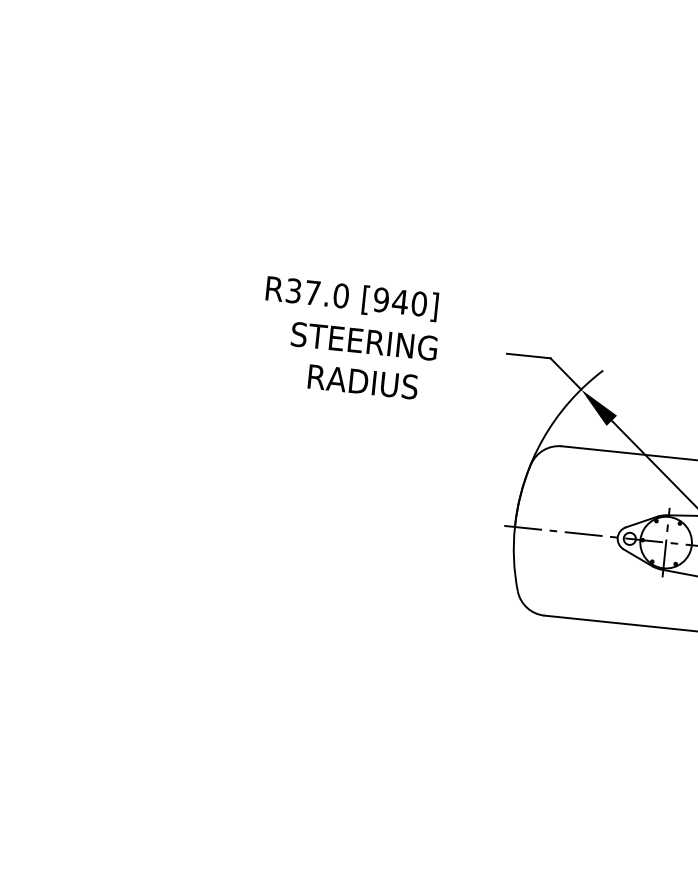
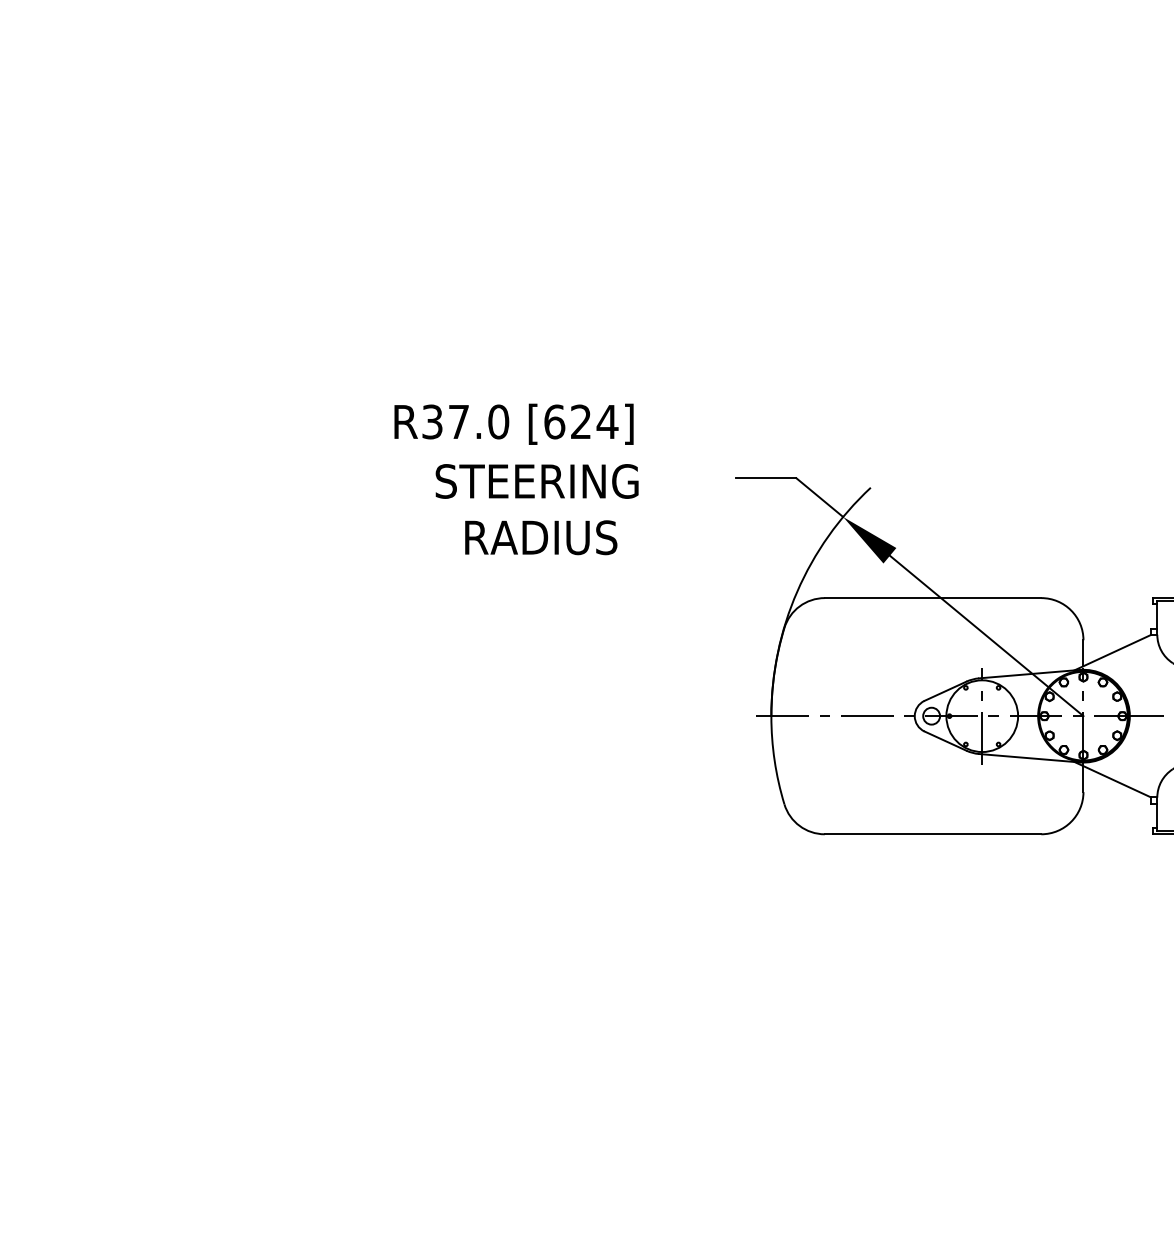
text: (400, 301) -> (581, 421), [940] -> [624]

